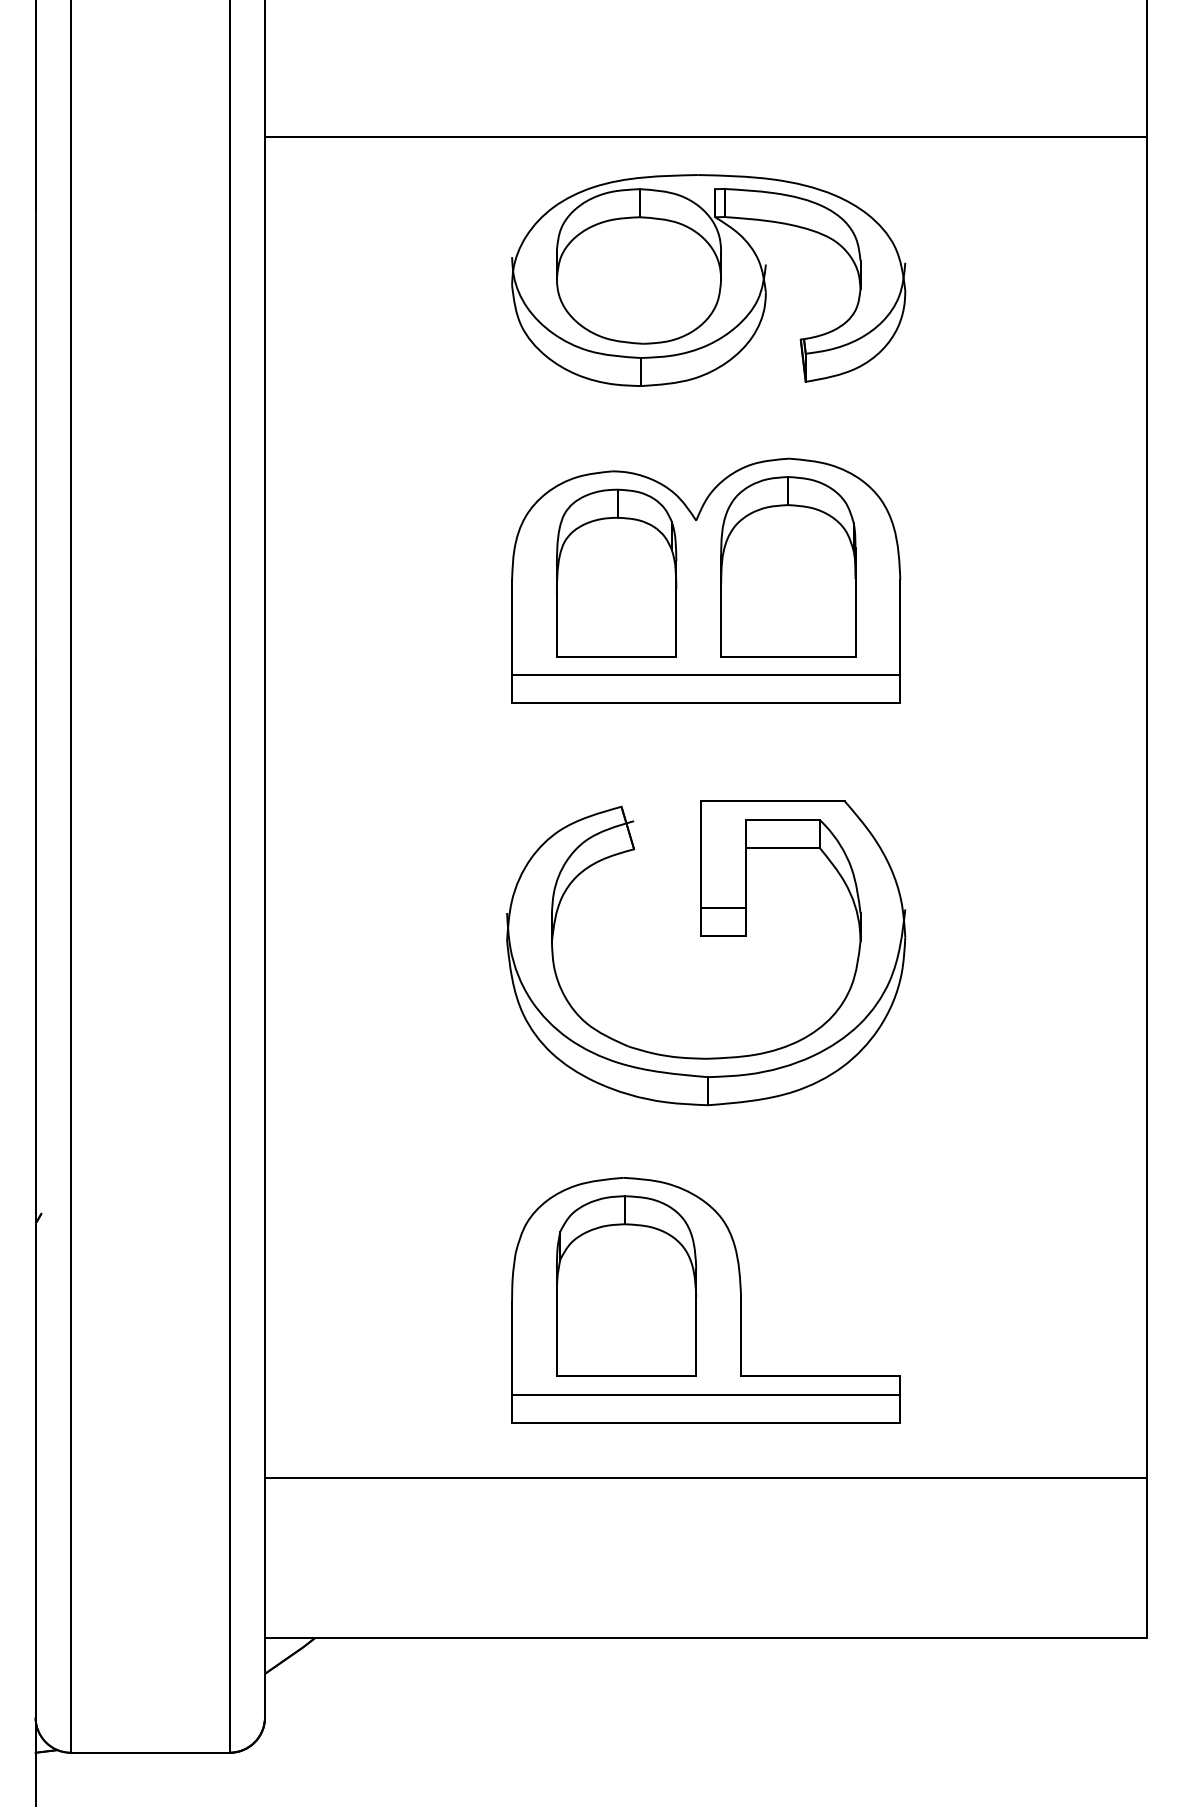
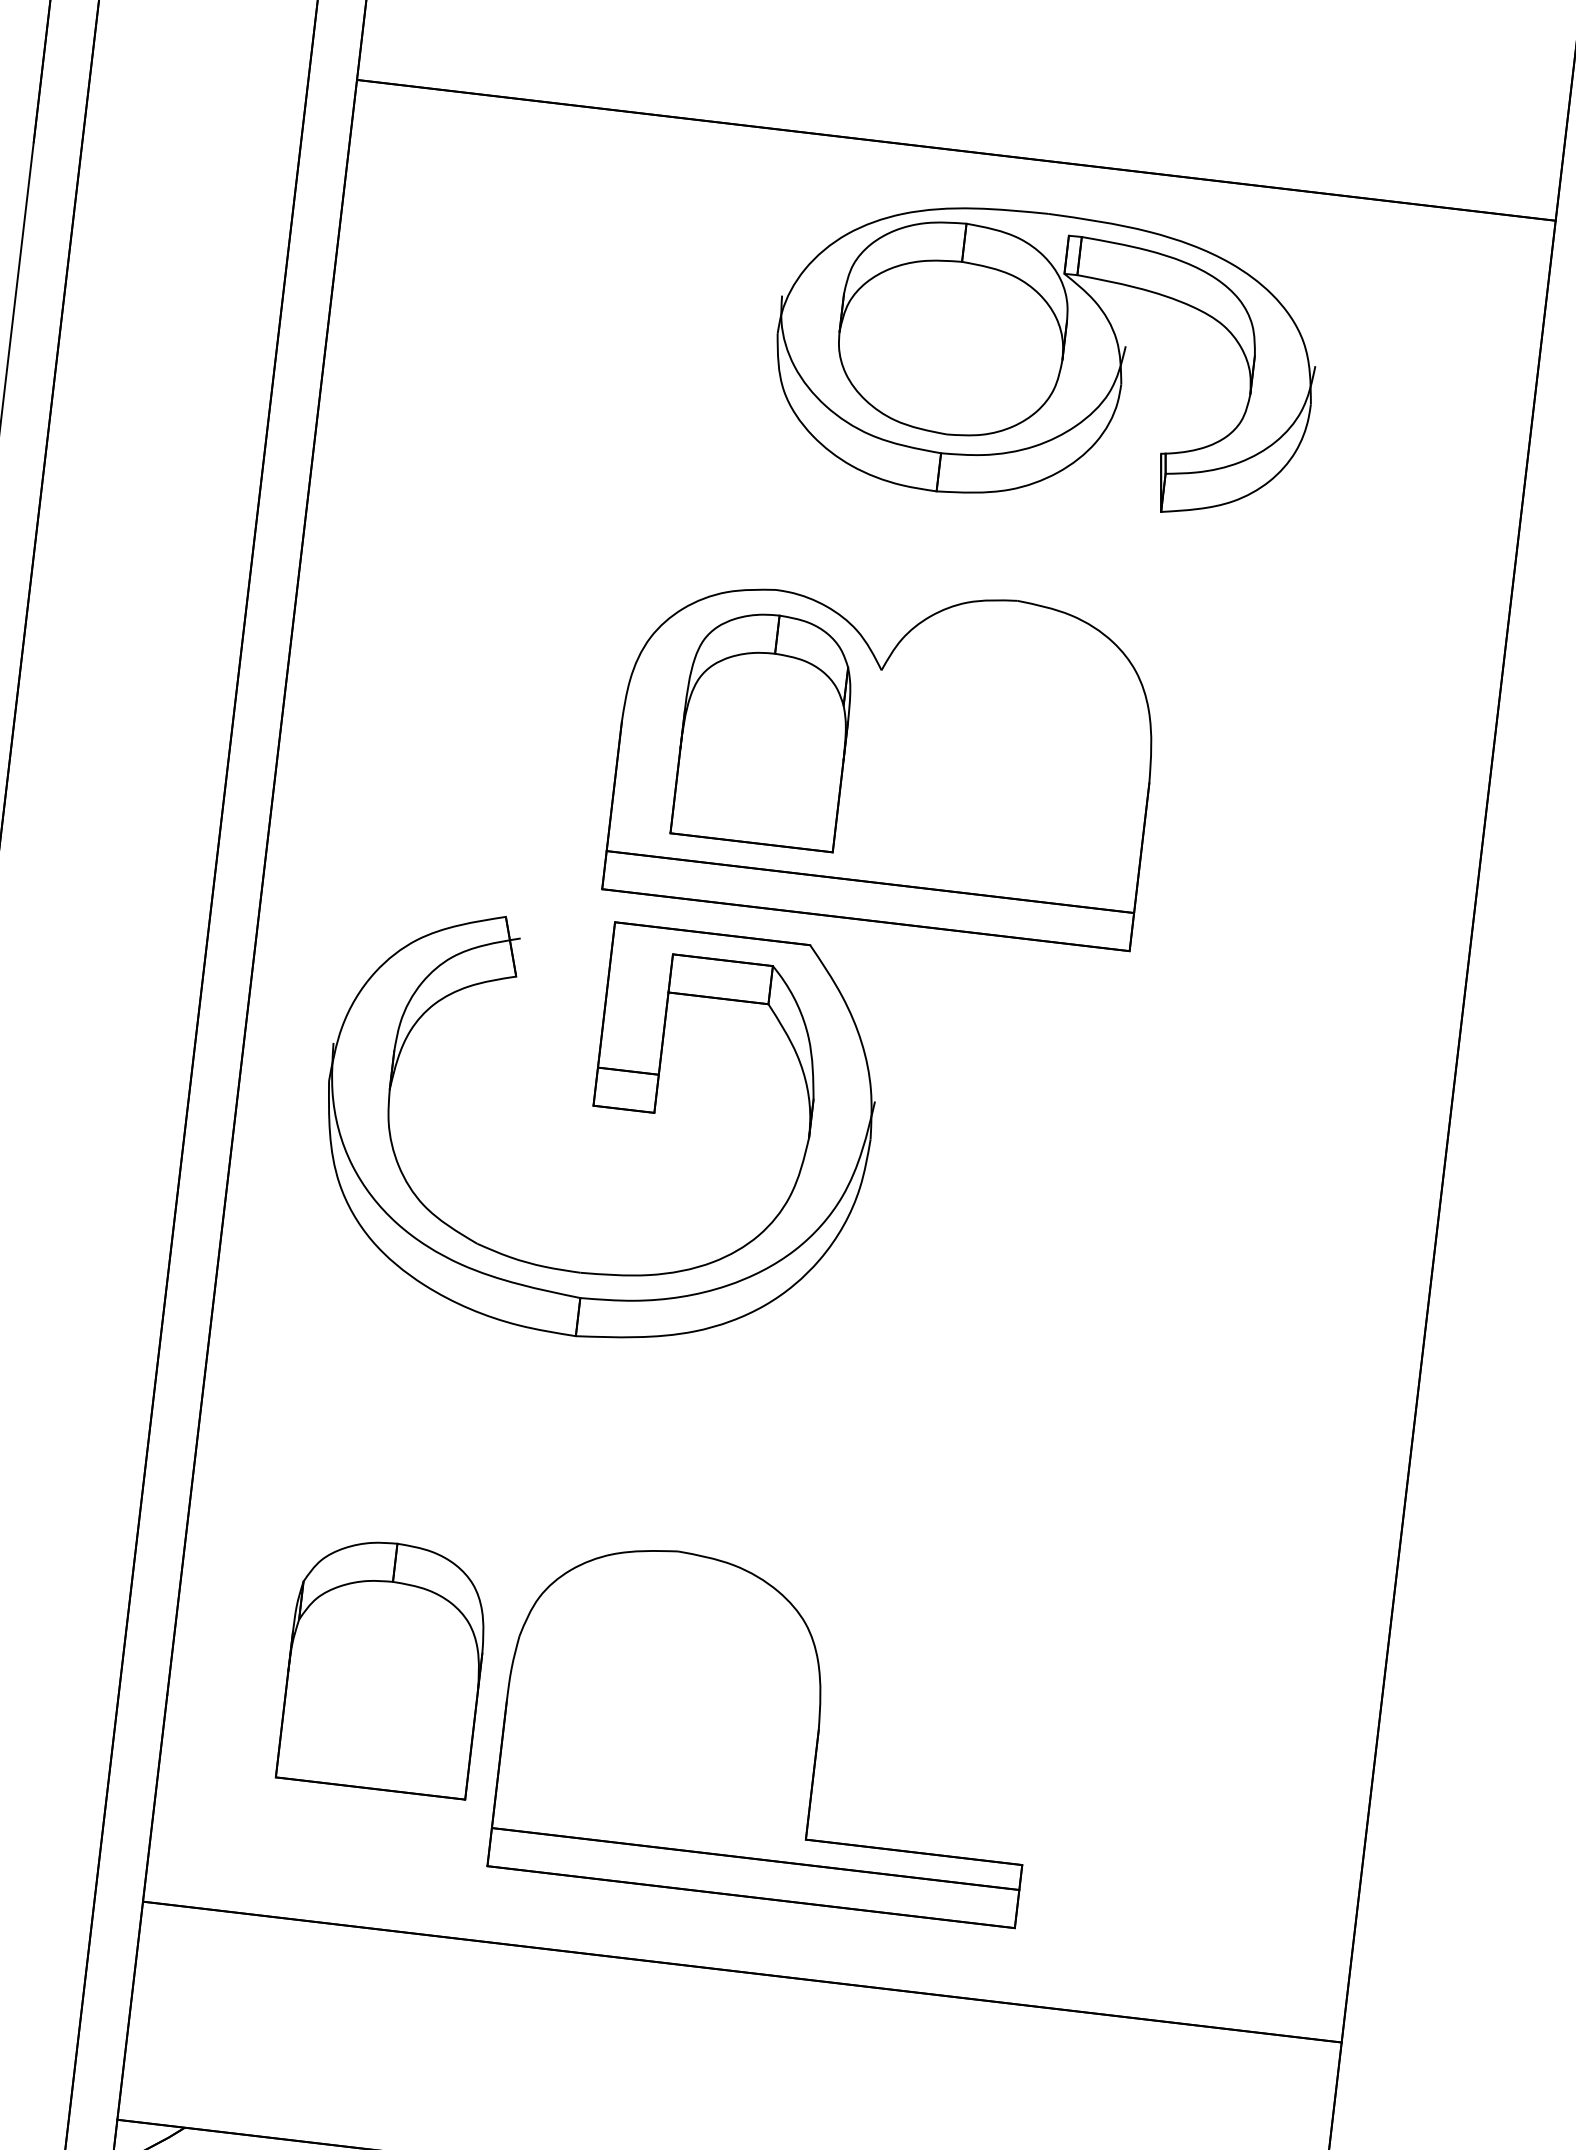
part: (708, 280) -> (1045, 358), moved
part: (788, 566) -> (999, 747), removed
part: (706, 936) -> (600, 1106), moved
part: (626, 1285) -> (384, 1665), moved

